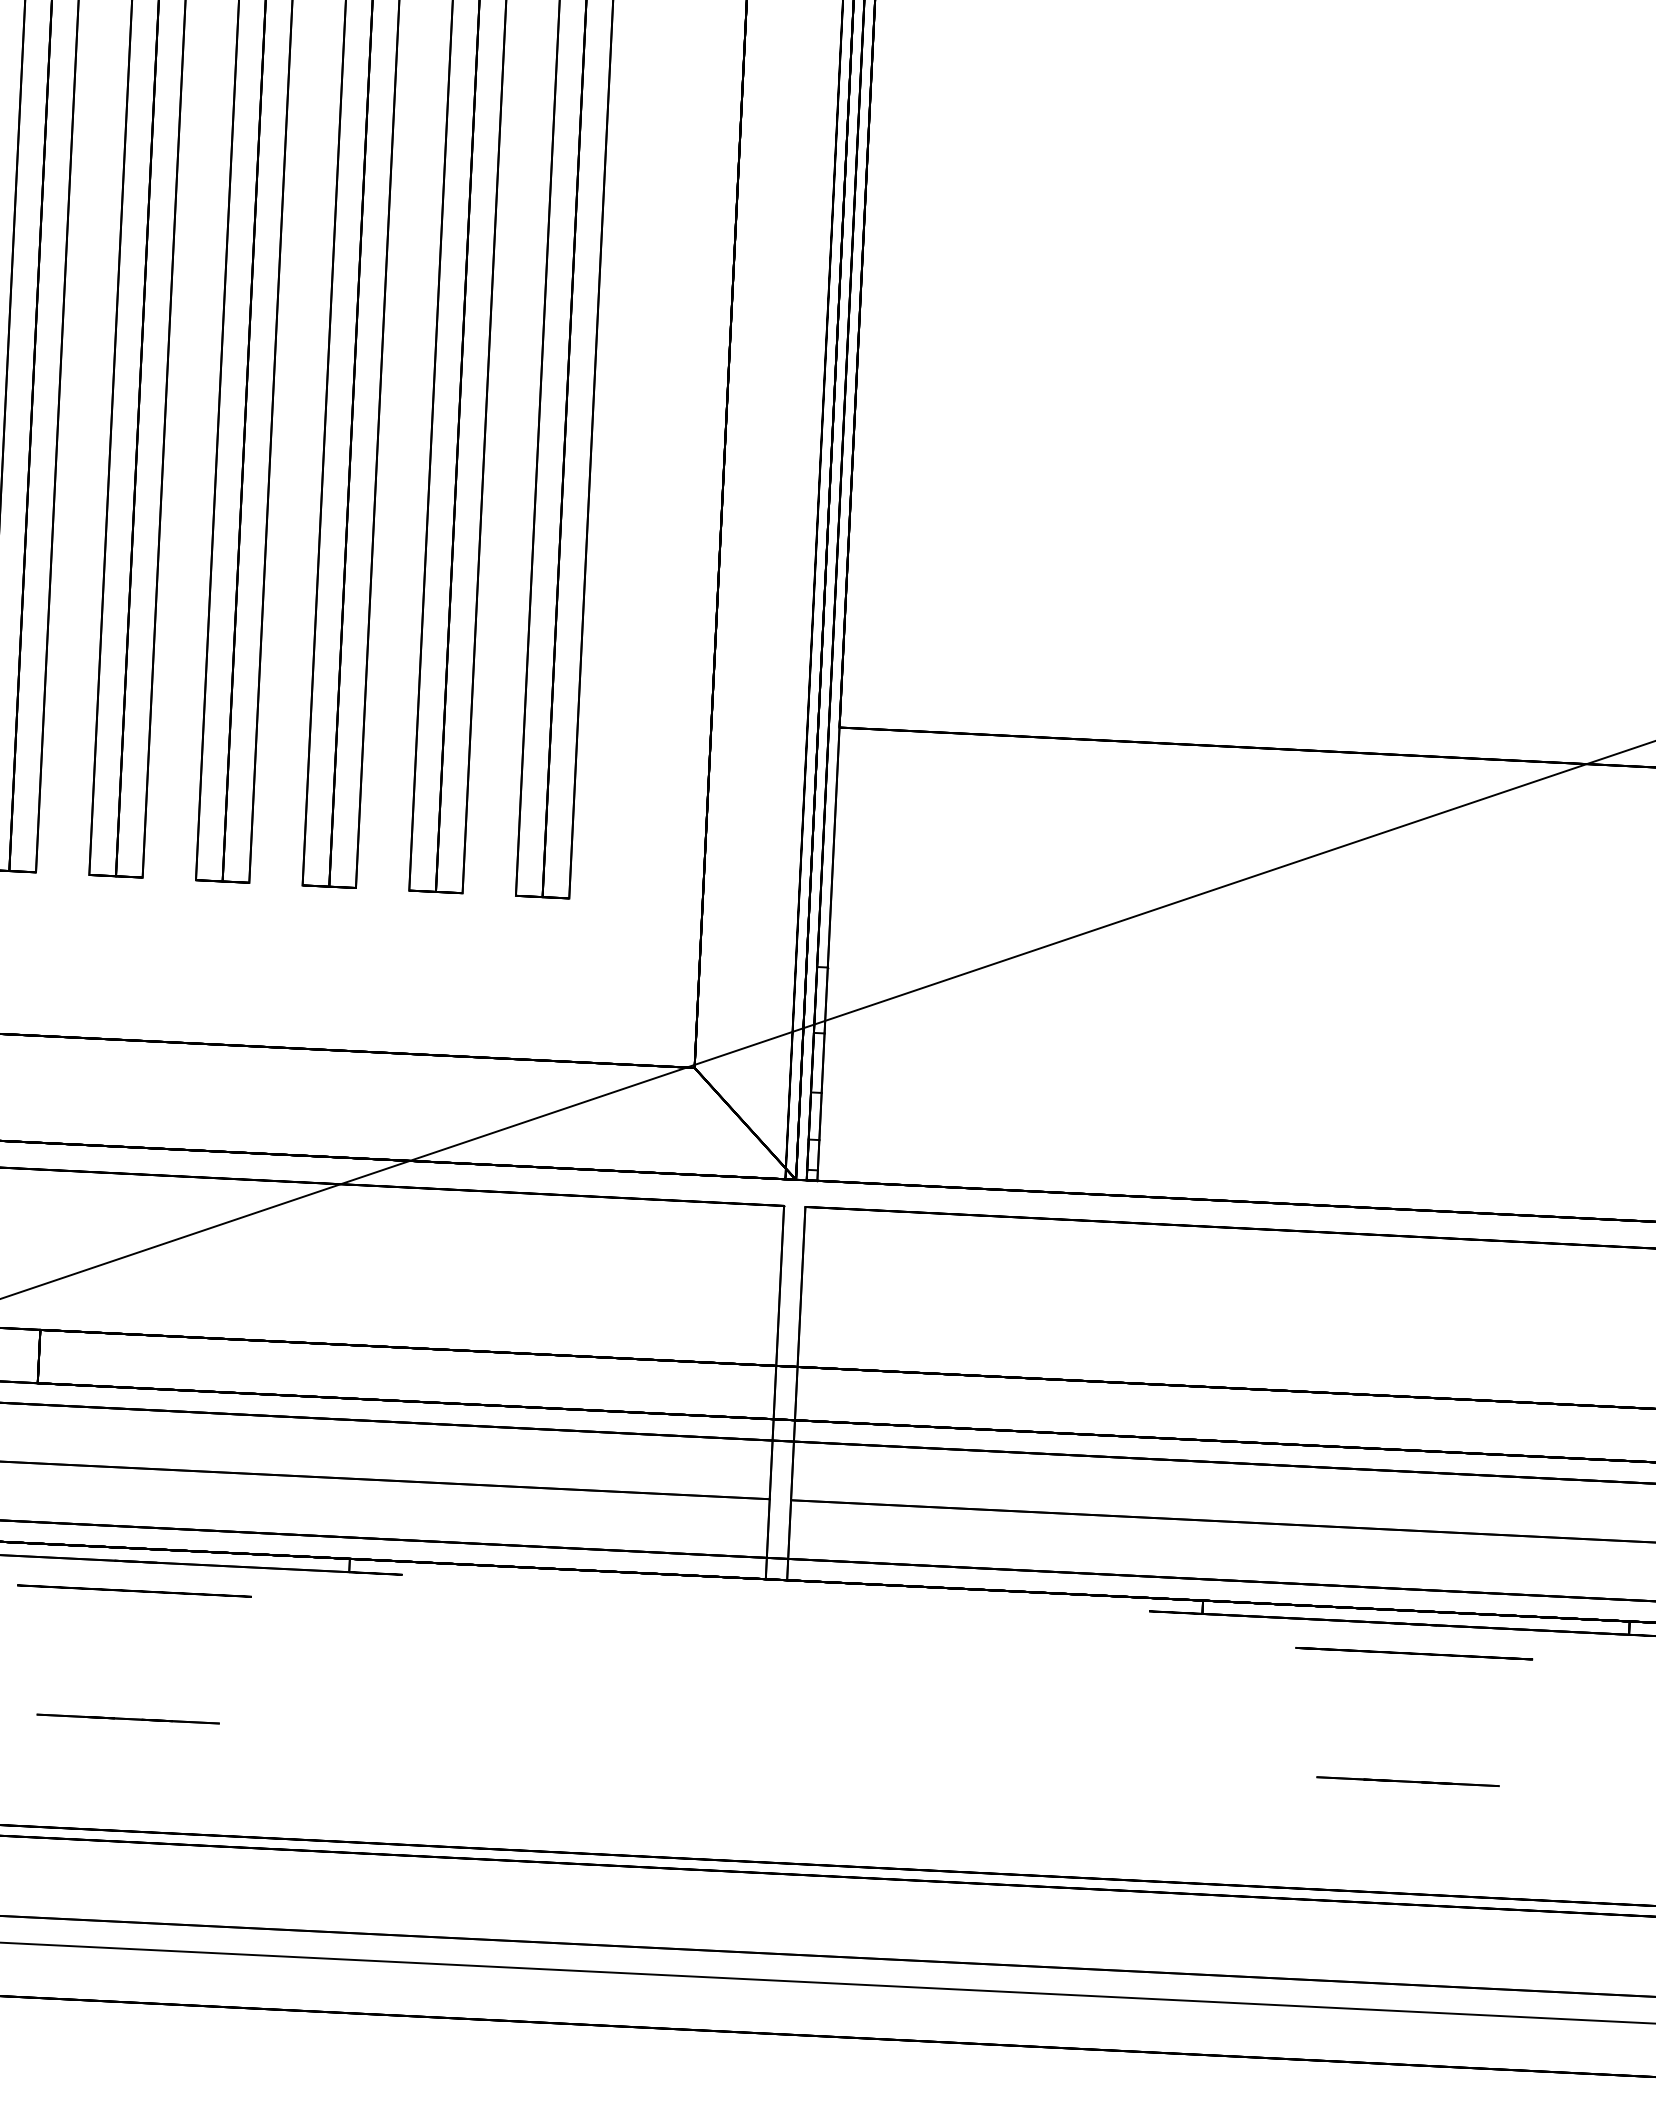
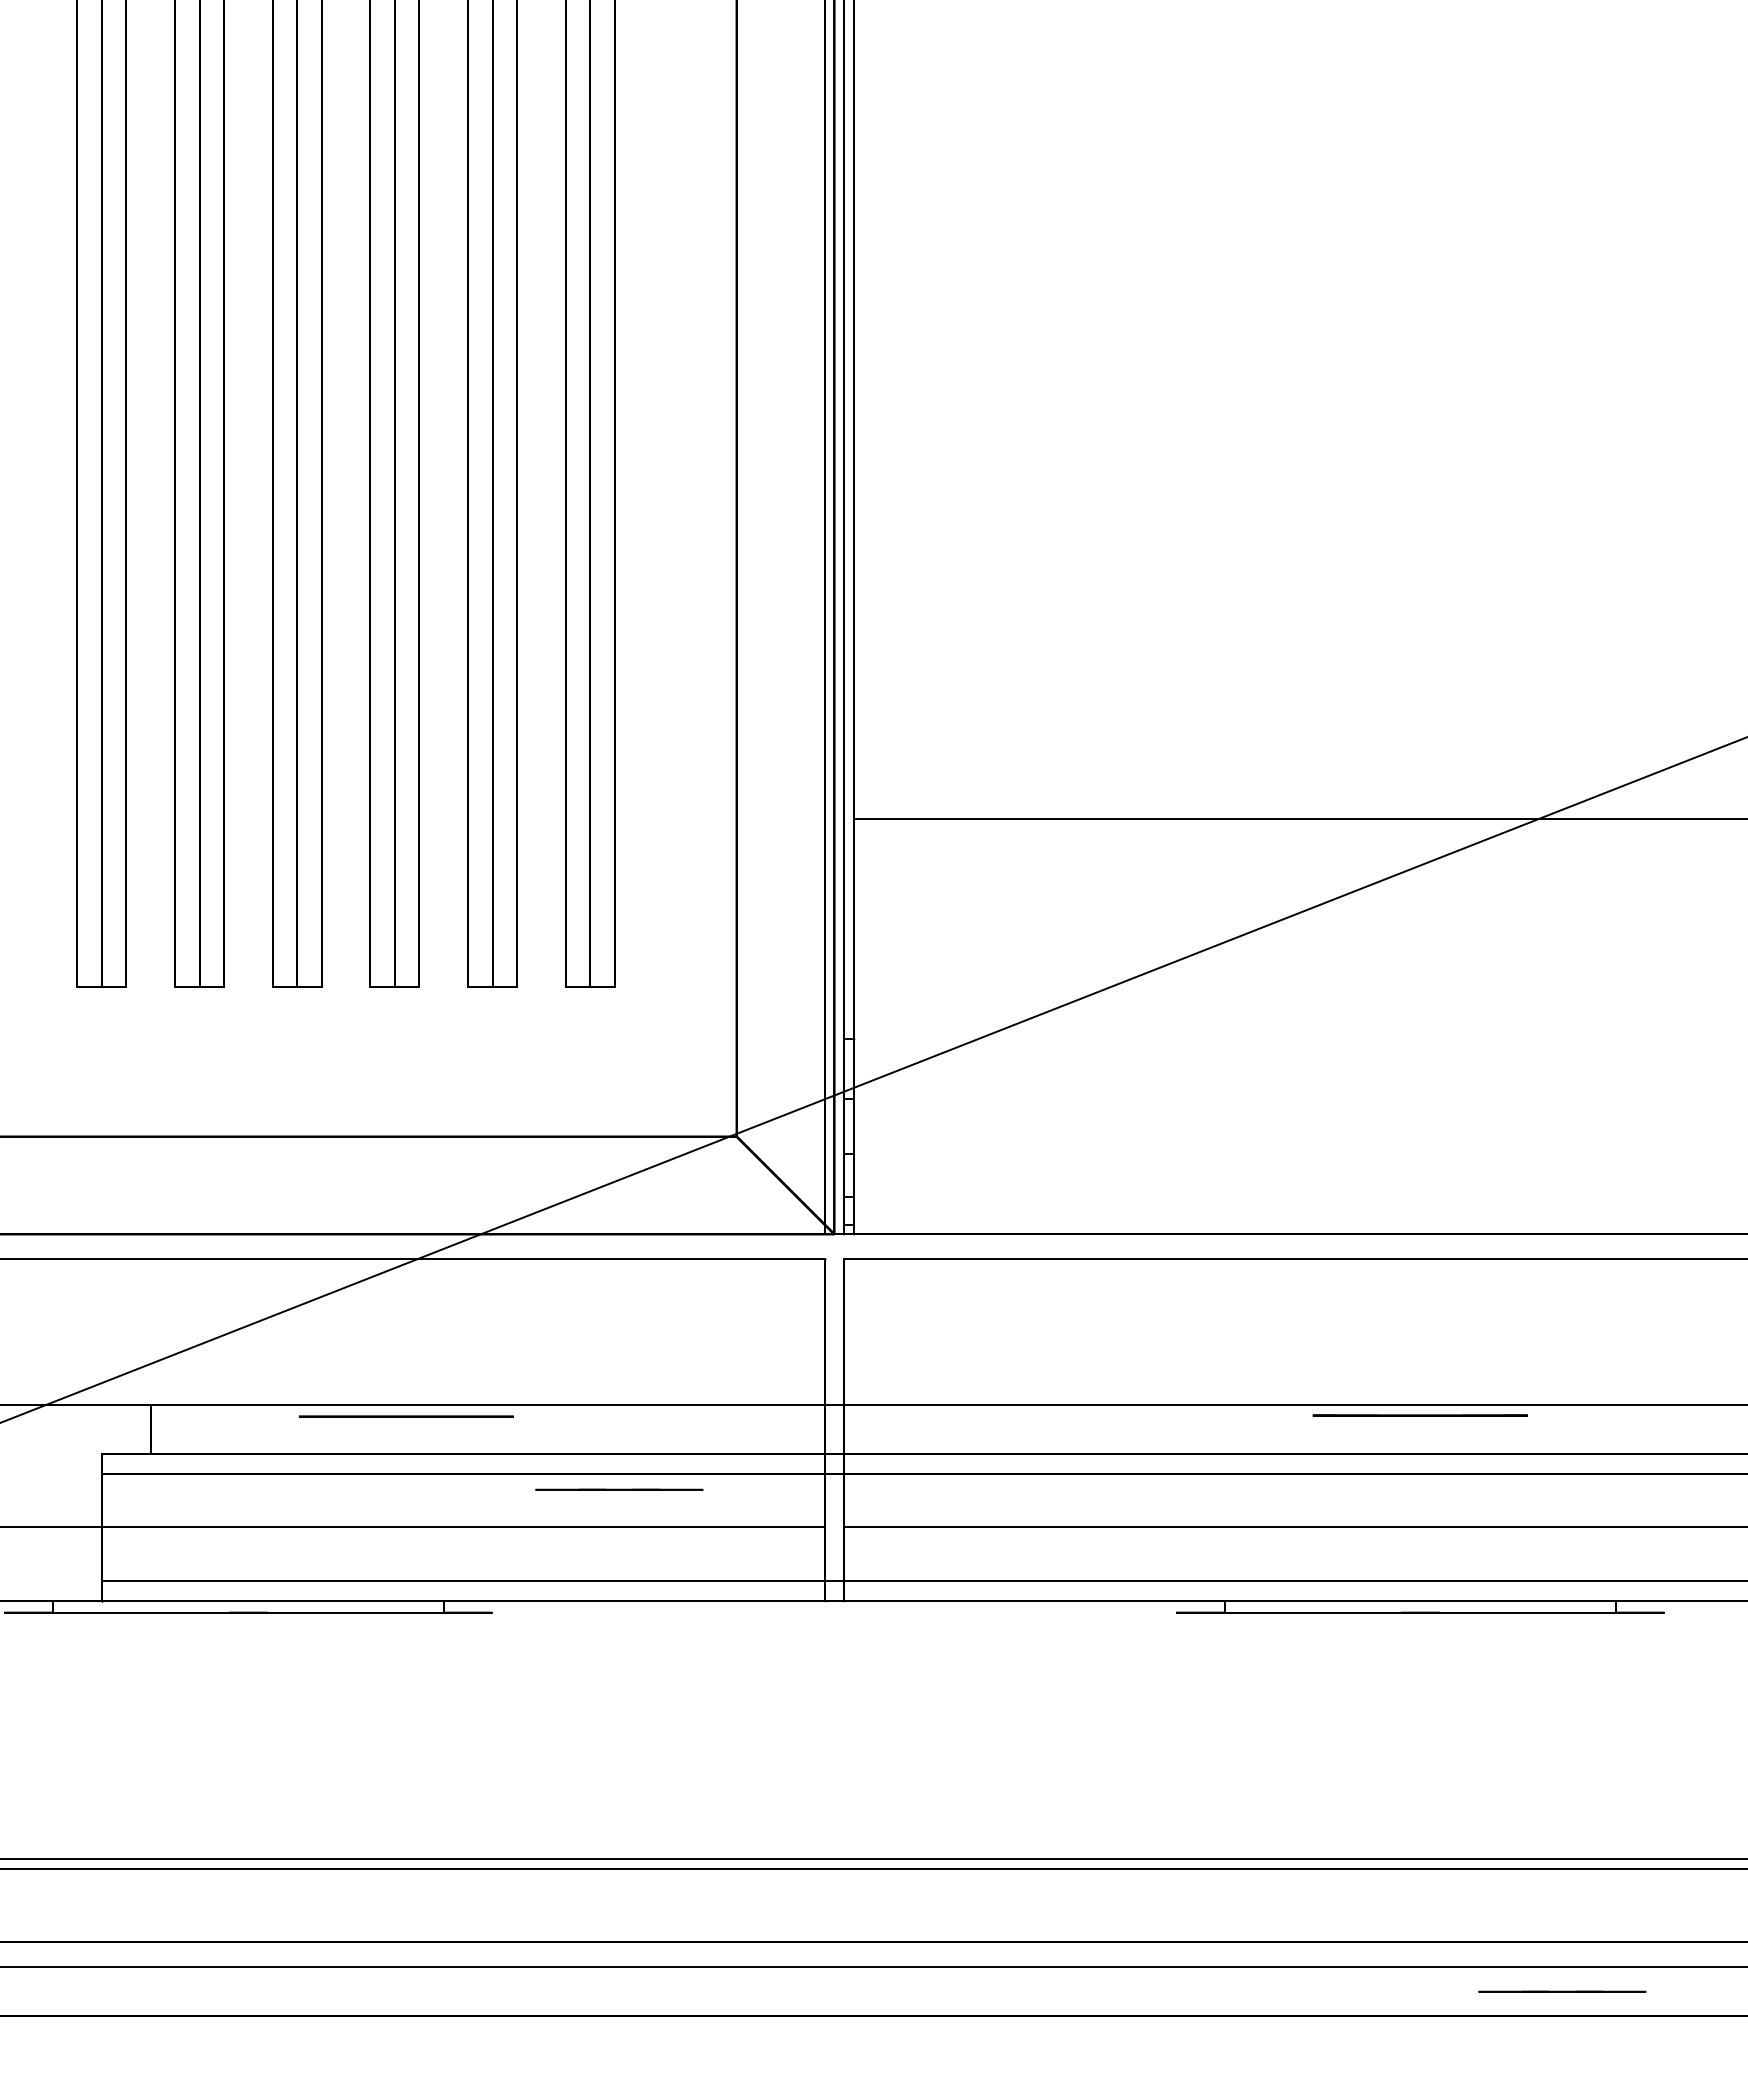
circle: (134, 1590) -> (406, 1416), moved
line: (1413, 1653) -> (1419, 1415), moved
line: (128, 1718) -> (619, 1489), moved
line: (1408, 1781) -> (1562, 1991), moved

